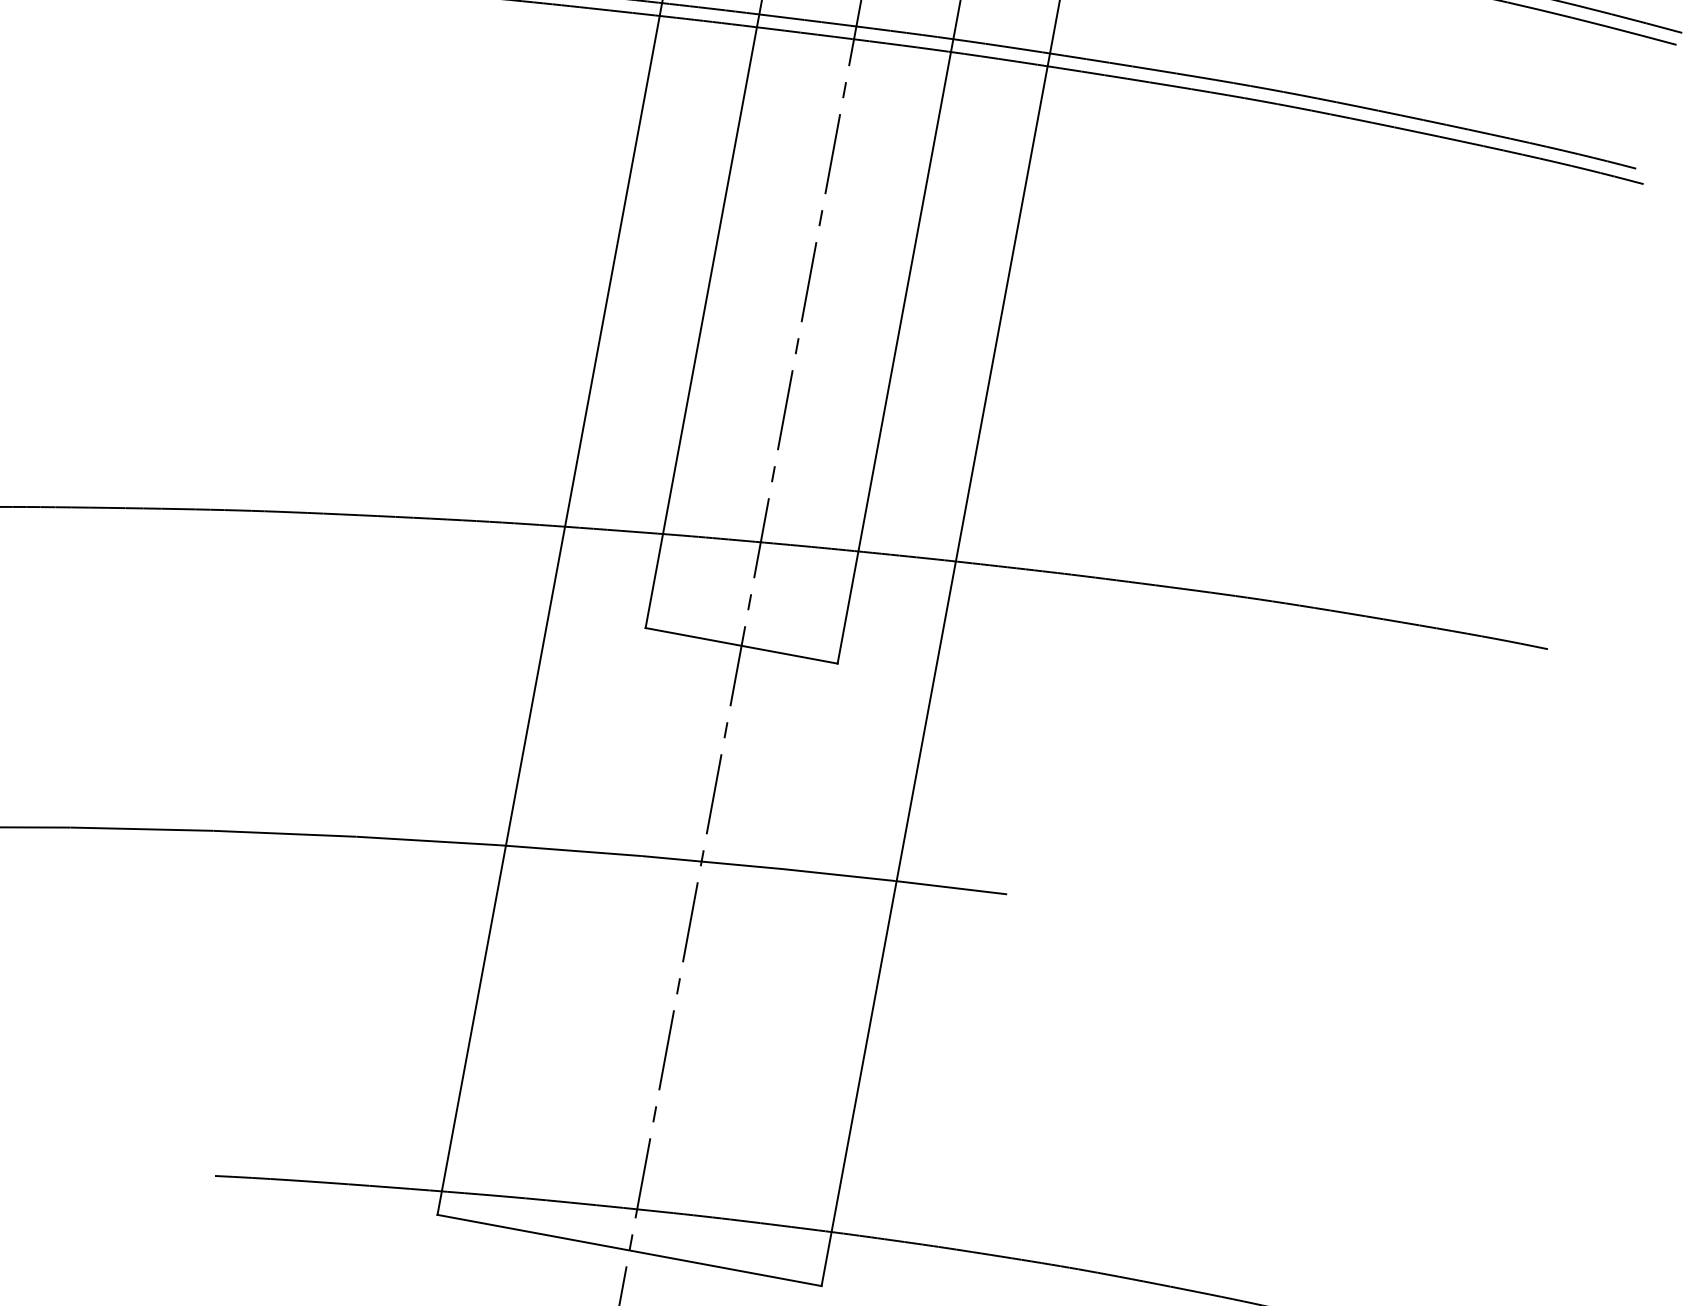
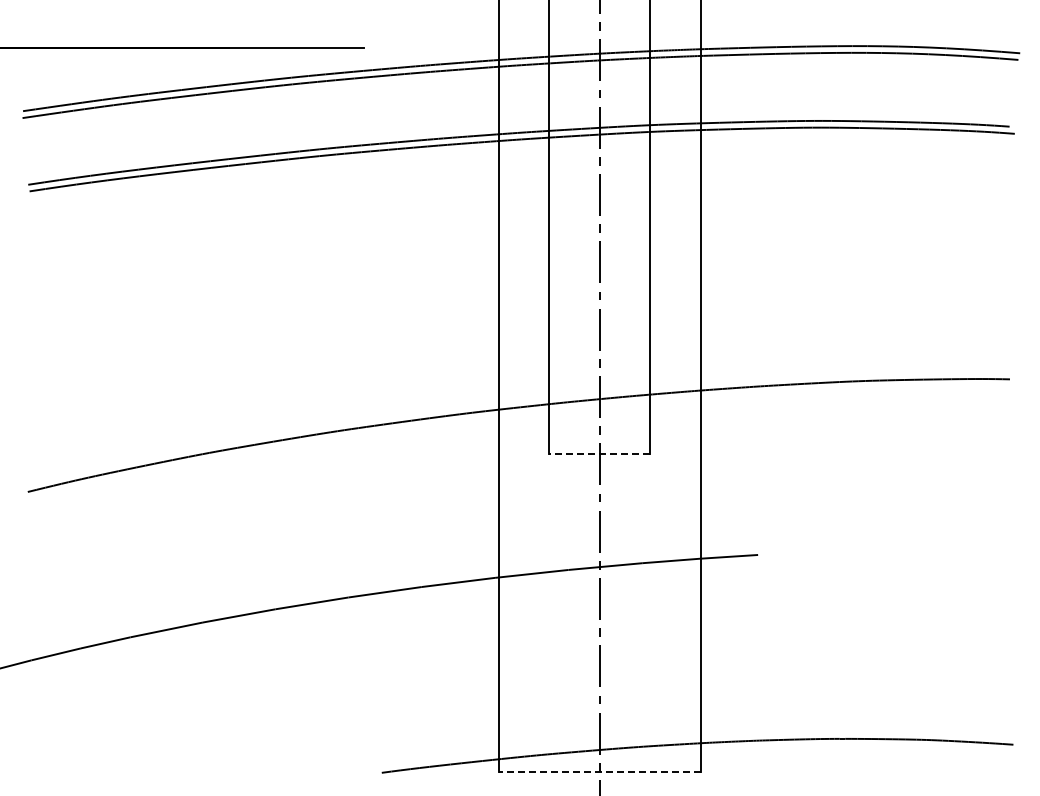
line: (741, 645) -> (599, 453), solid -> dashed
line: (629, 1250) -> (599, 771), solid -> dashed

